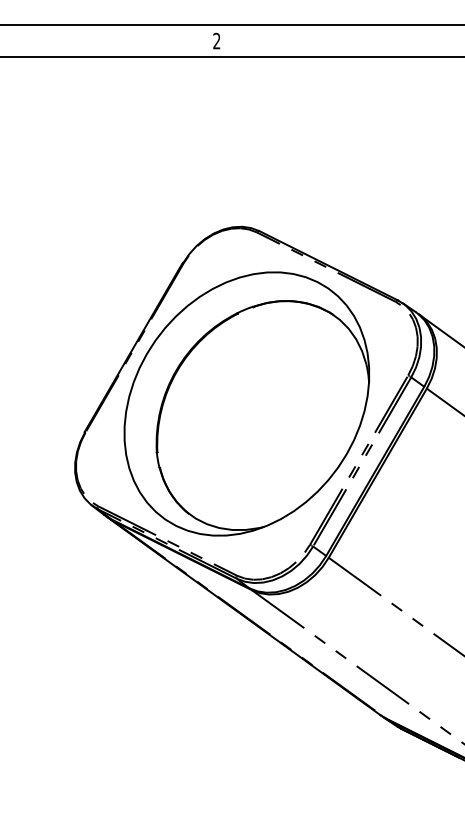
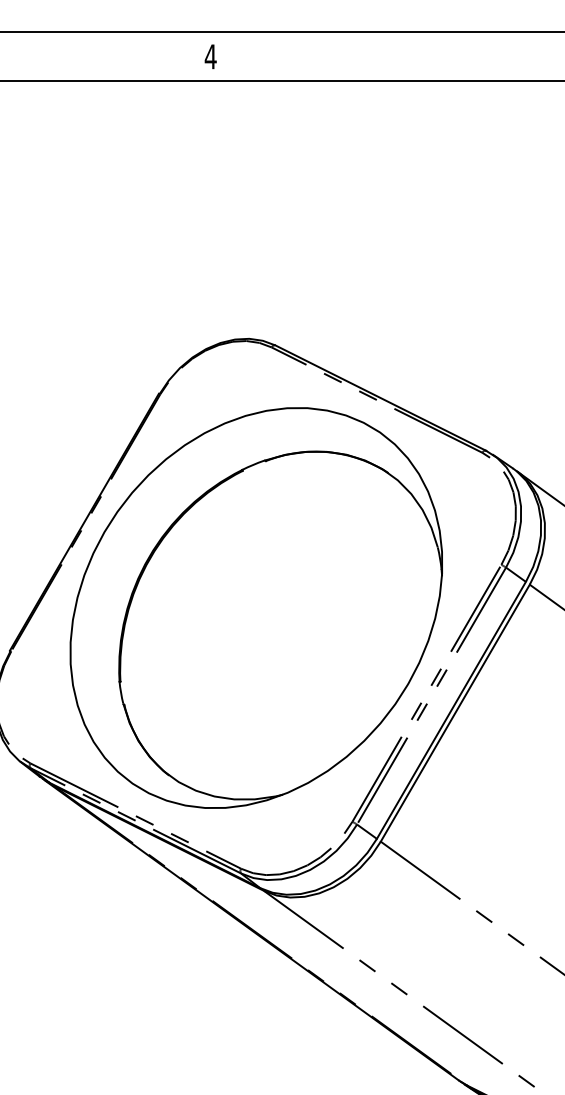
text: (216, 40) -> (210, 55), 2 -> 4

